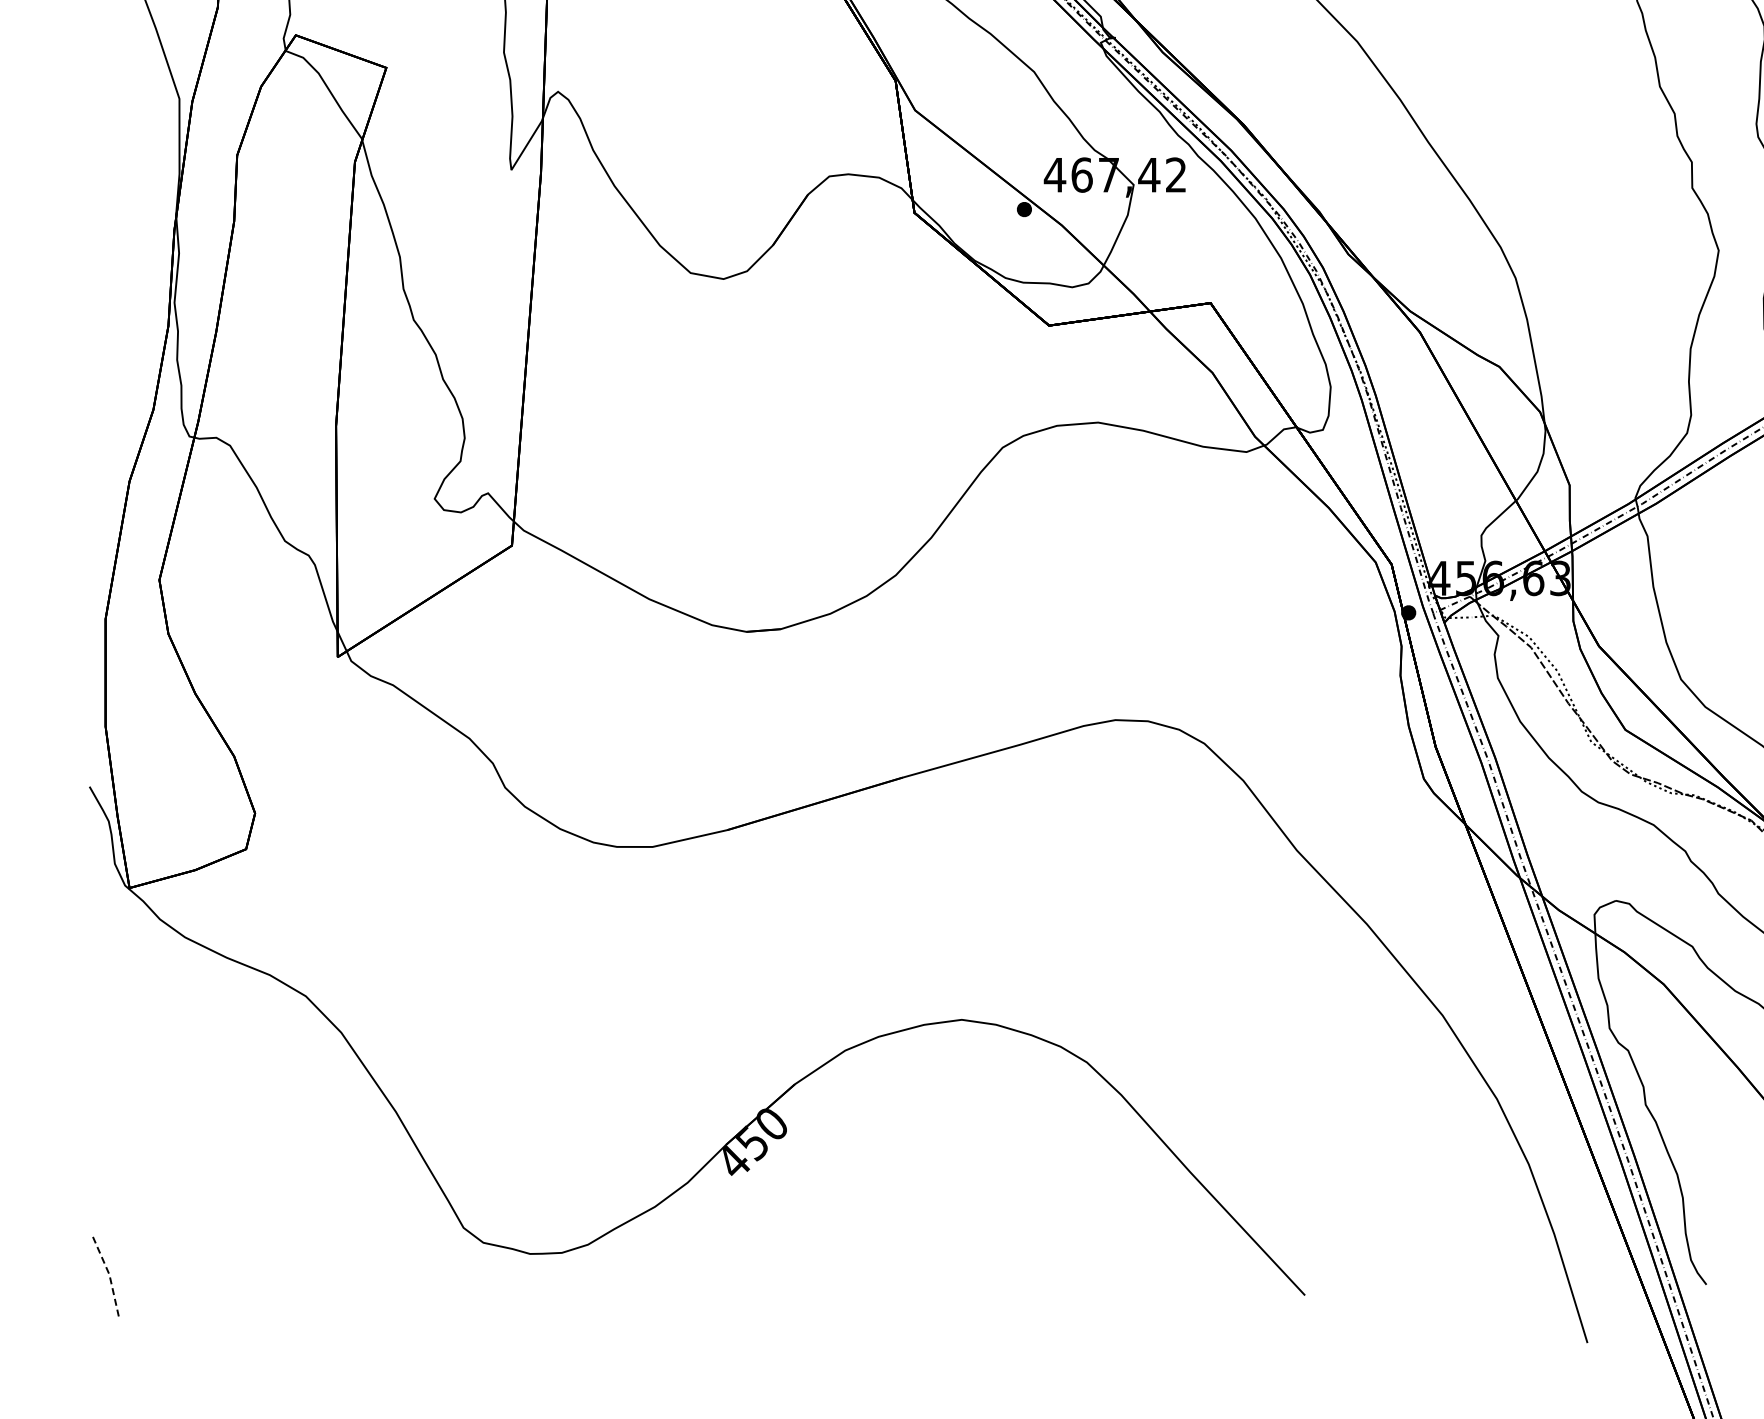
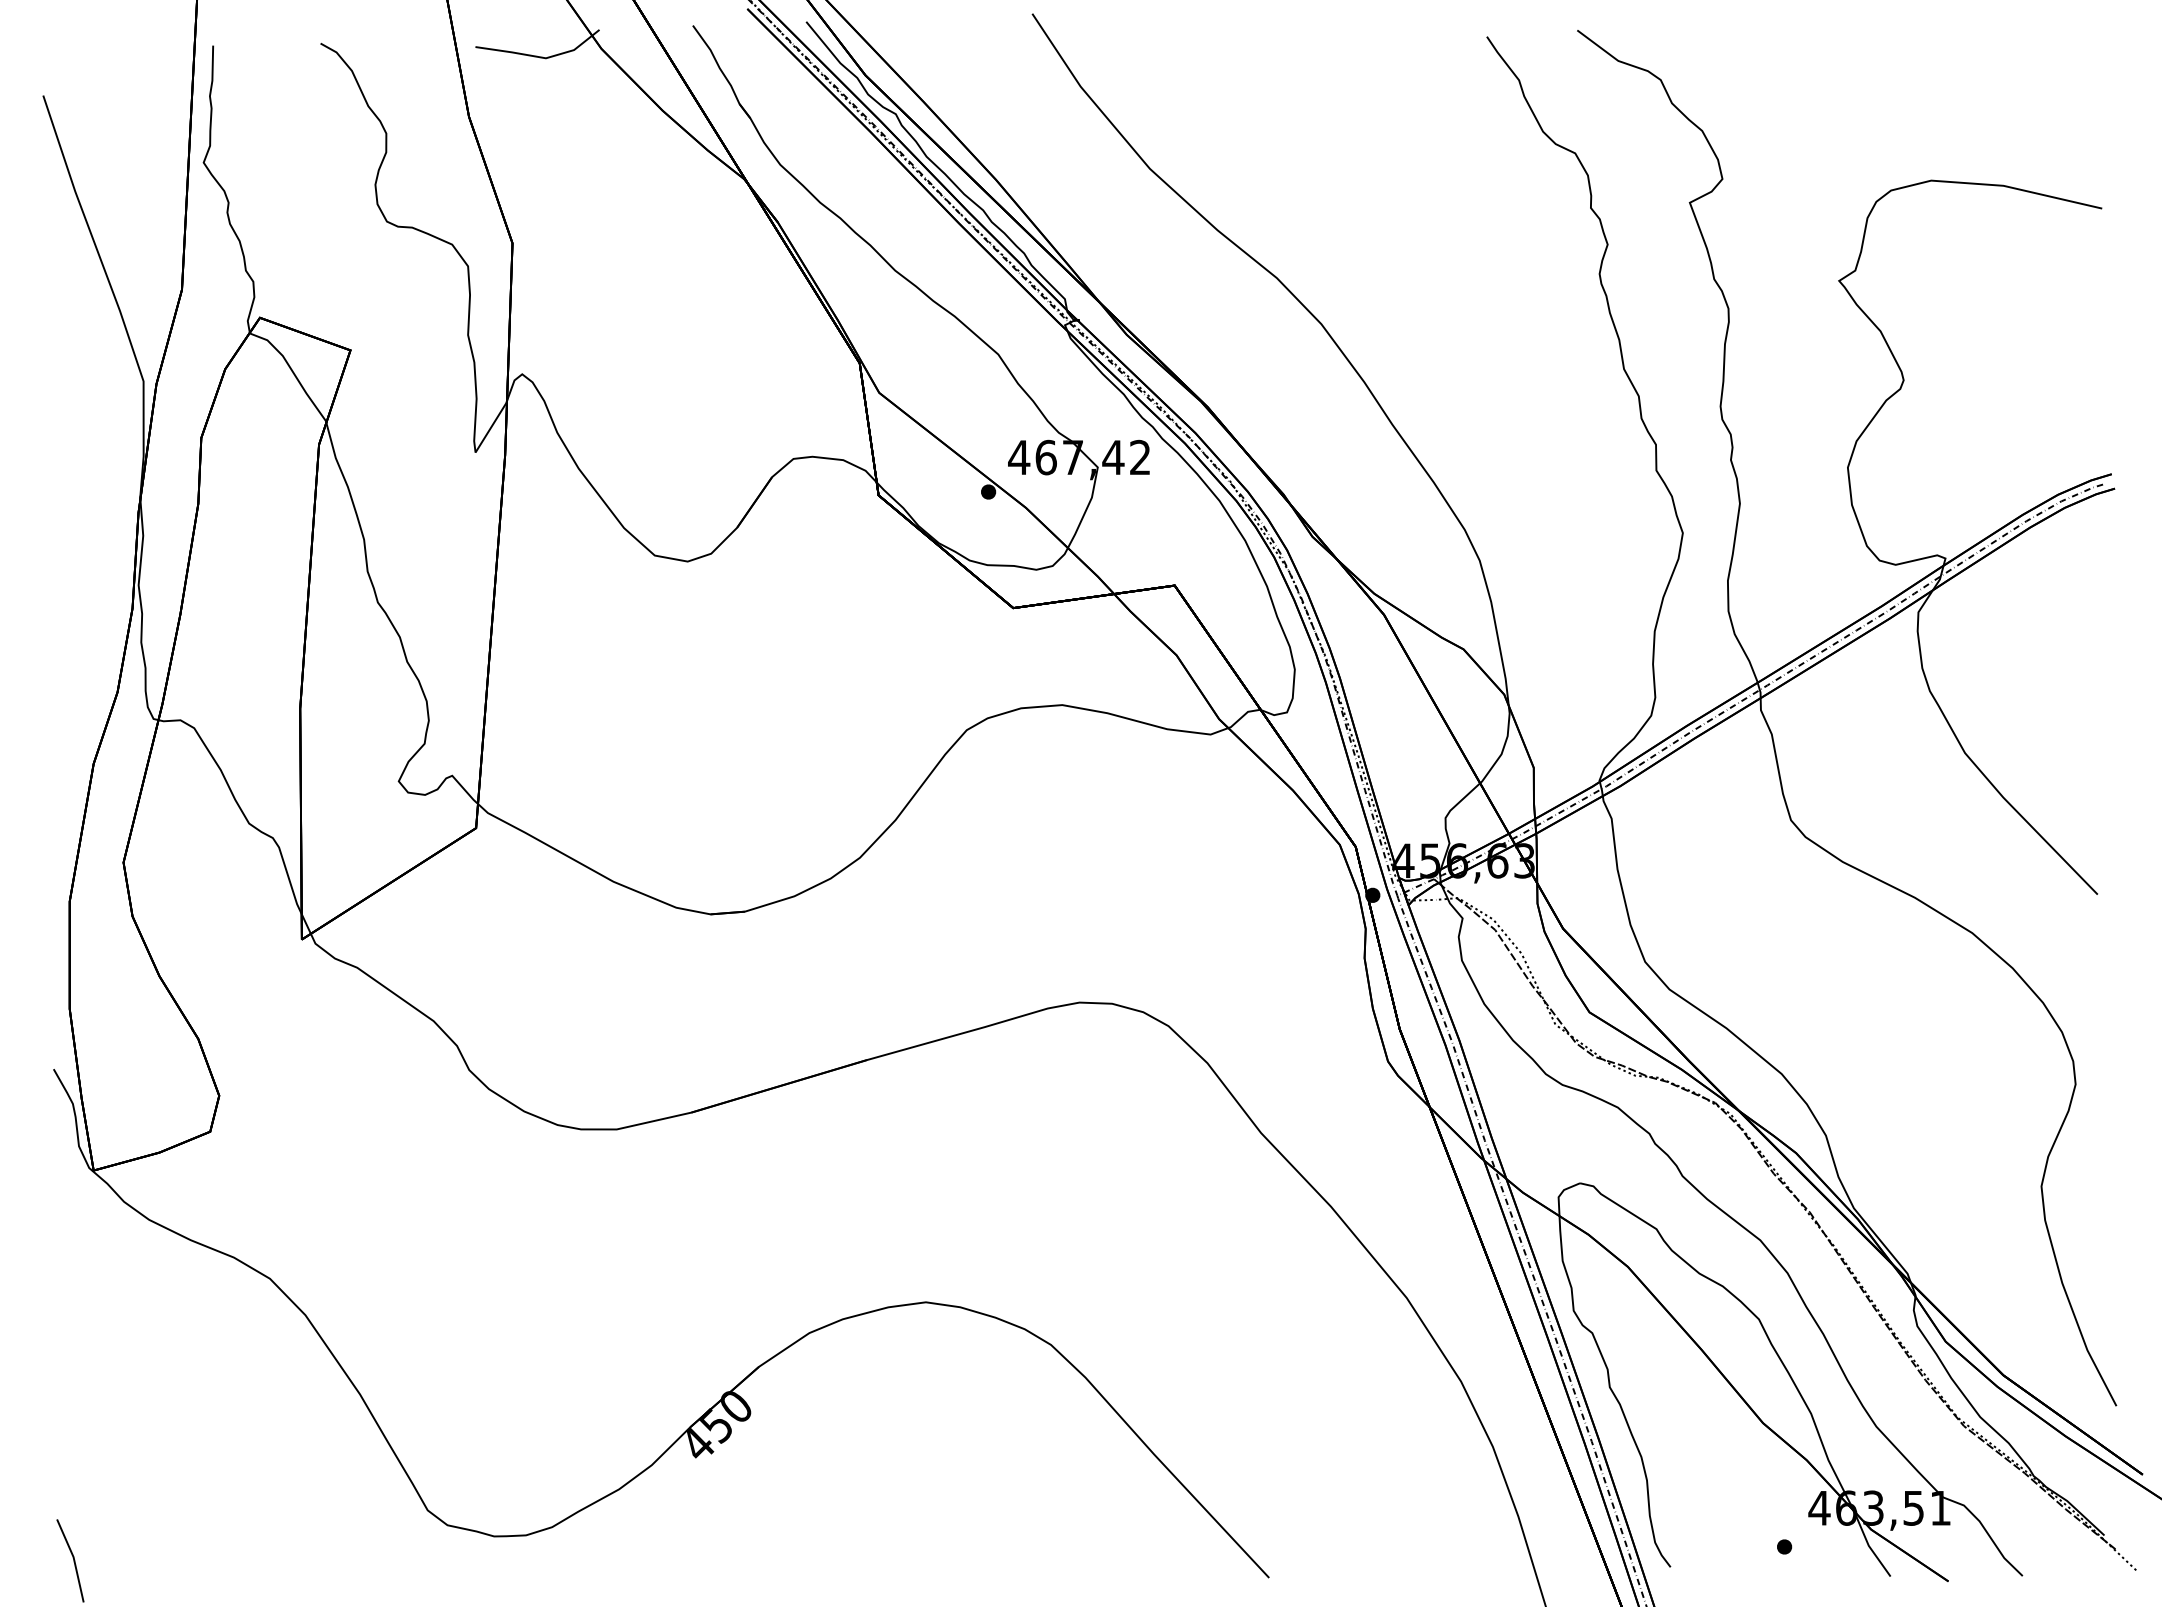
line: (110, 1277) -> (74, 1559), dashed -> solid

